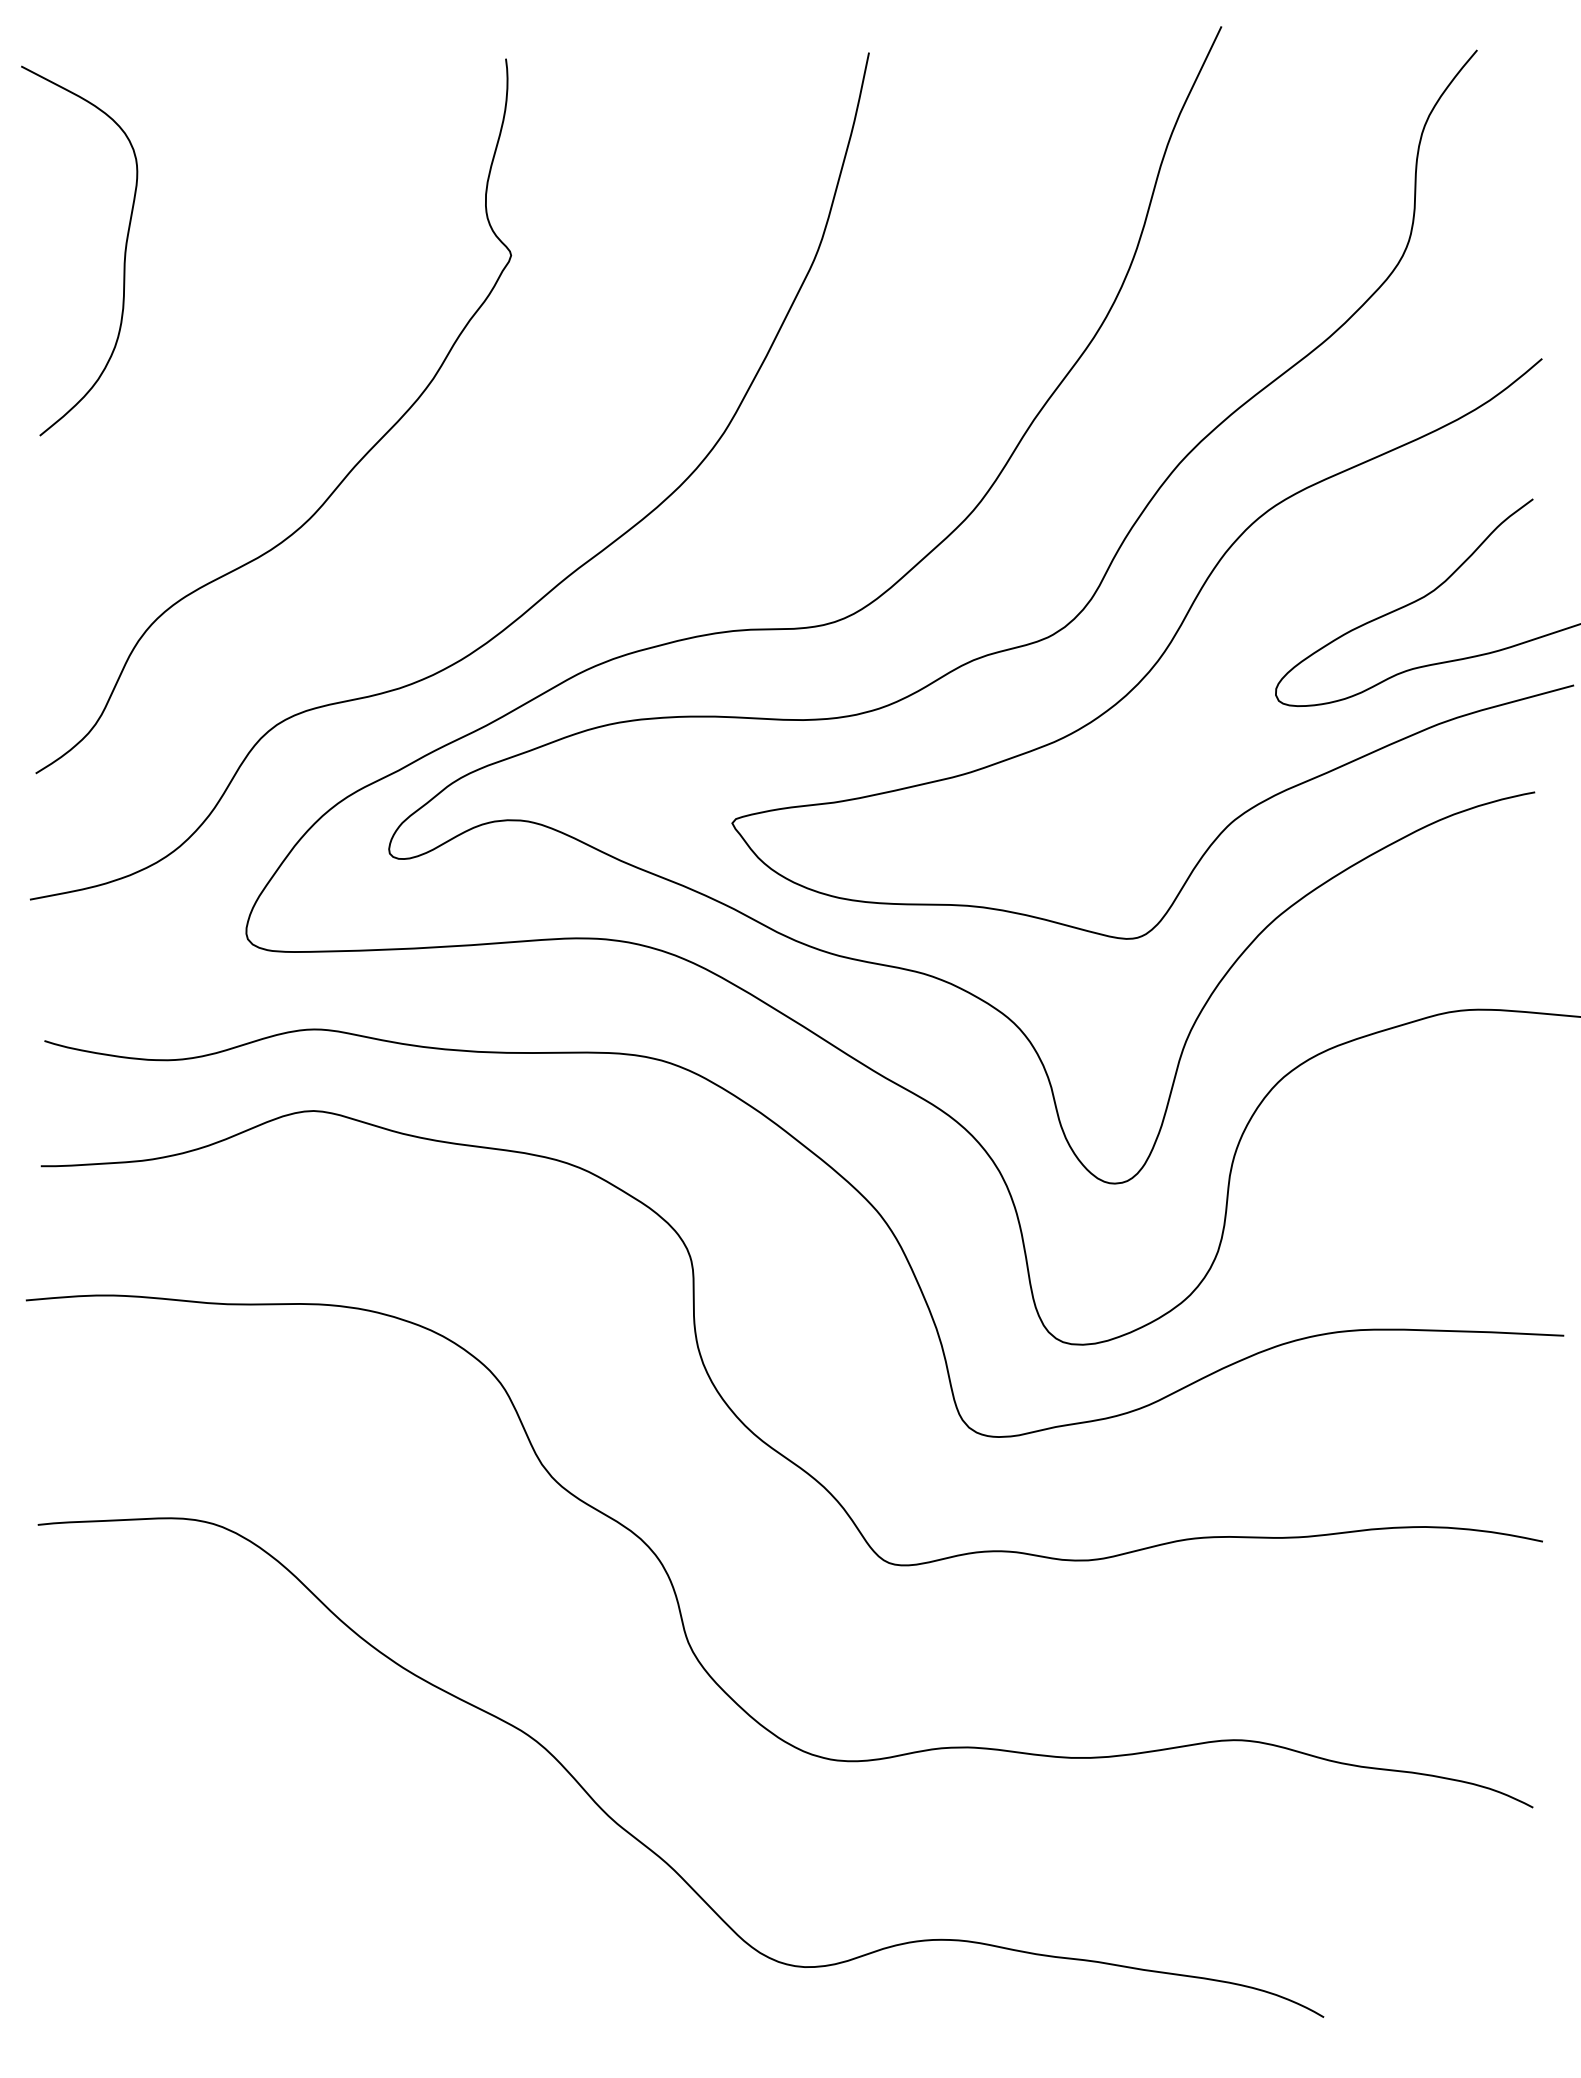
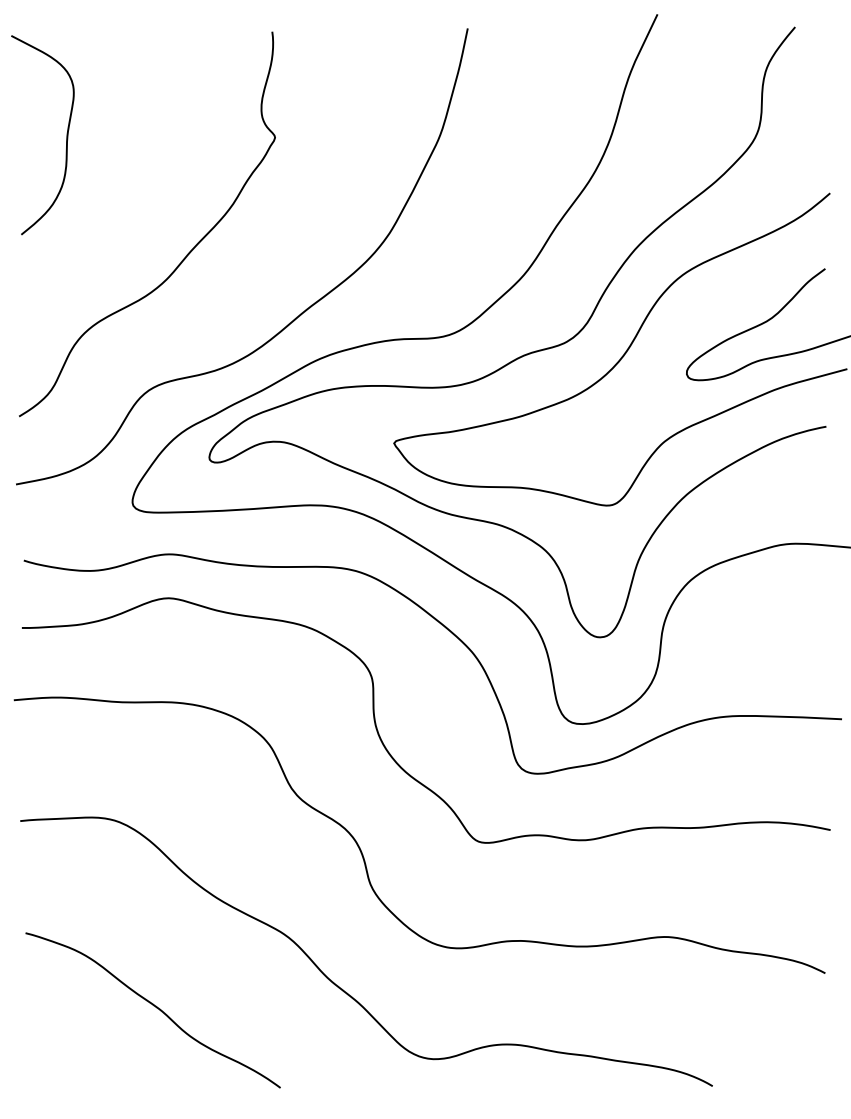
curve: (285, 1869) -> (153, 1006), added

